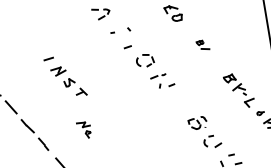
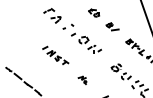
part: (203, 44) -> (112, 26), size x1.67
part: (65, 74) -> (55, 54), moved
part: (83, 129) -> (82, 80), moved

